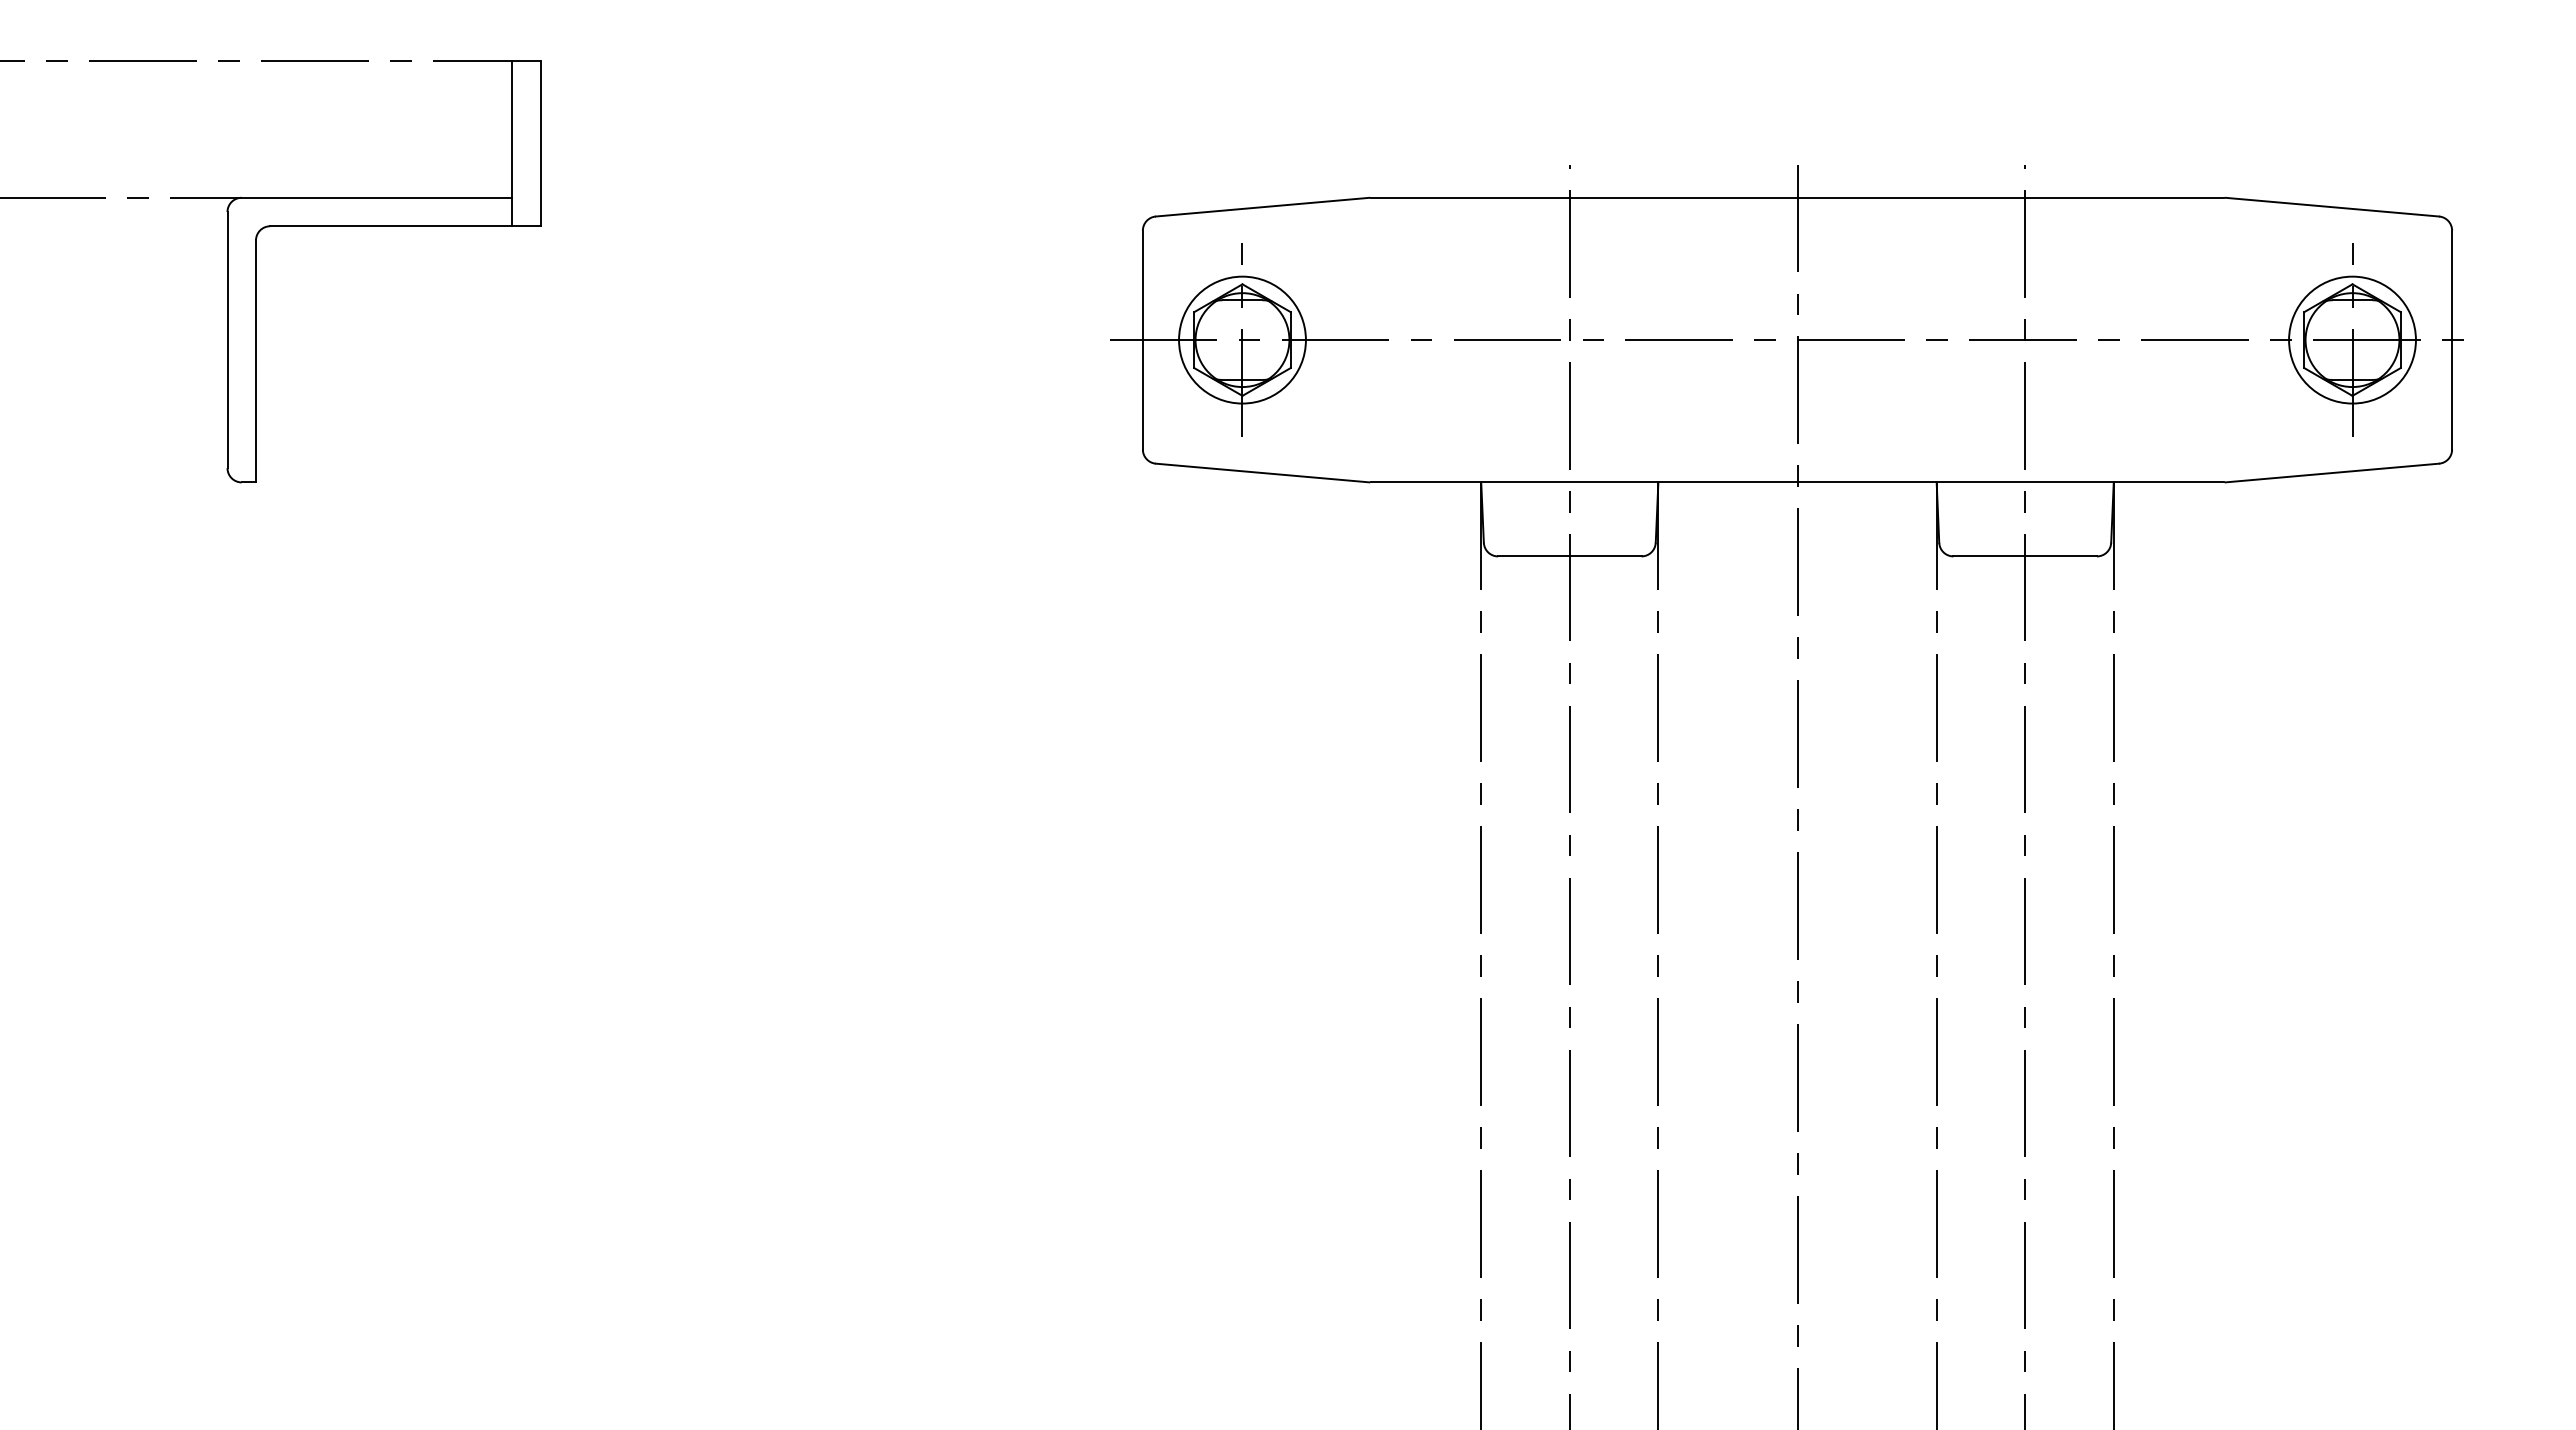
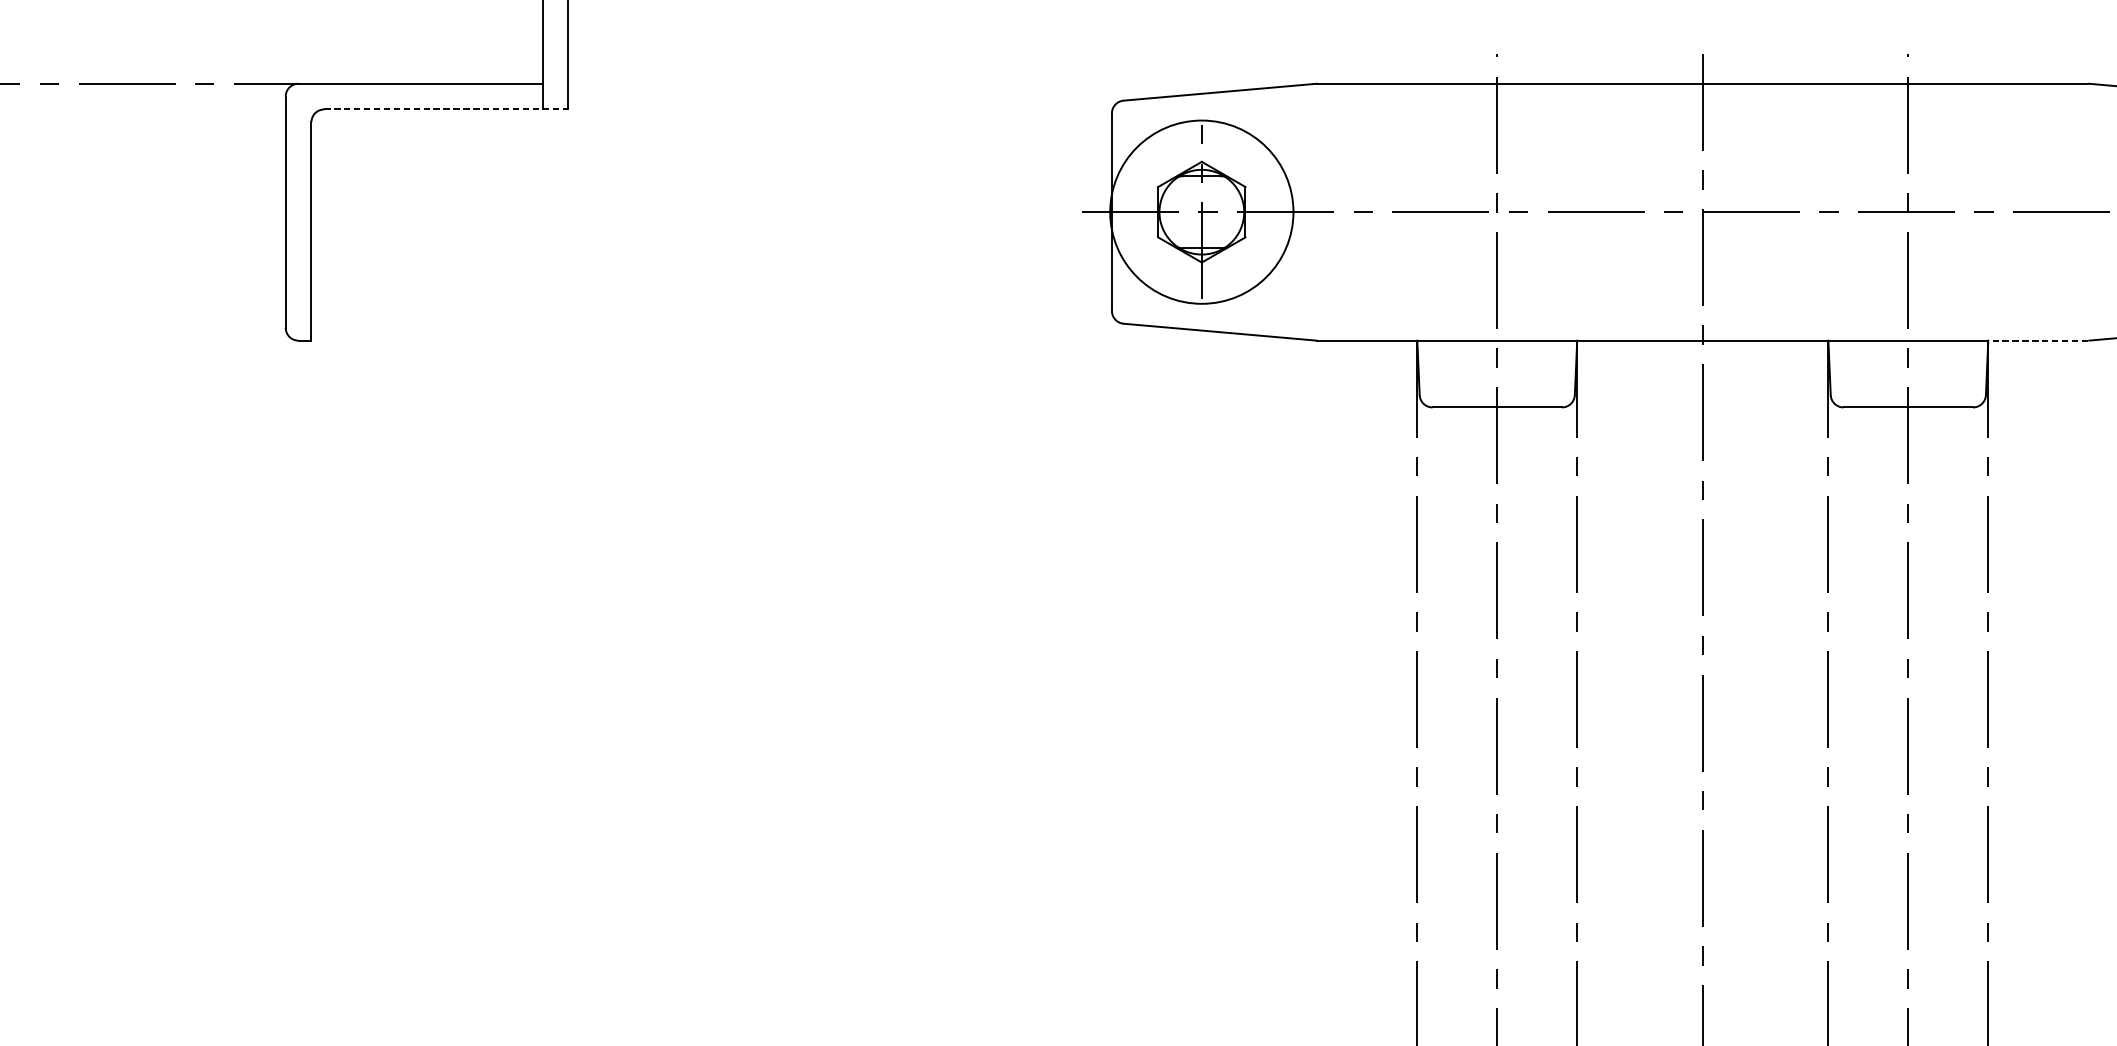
line: (405, 226) -> (446, 109), solid -> dashed
circle: (1242, 339) -> (1201, 211), size x1.6
line: (2168, 482) -> (2037, 340), solid -> dashed

